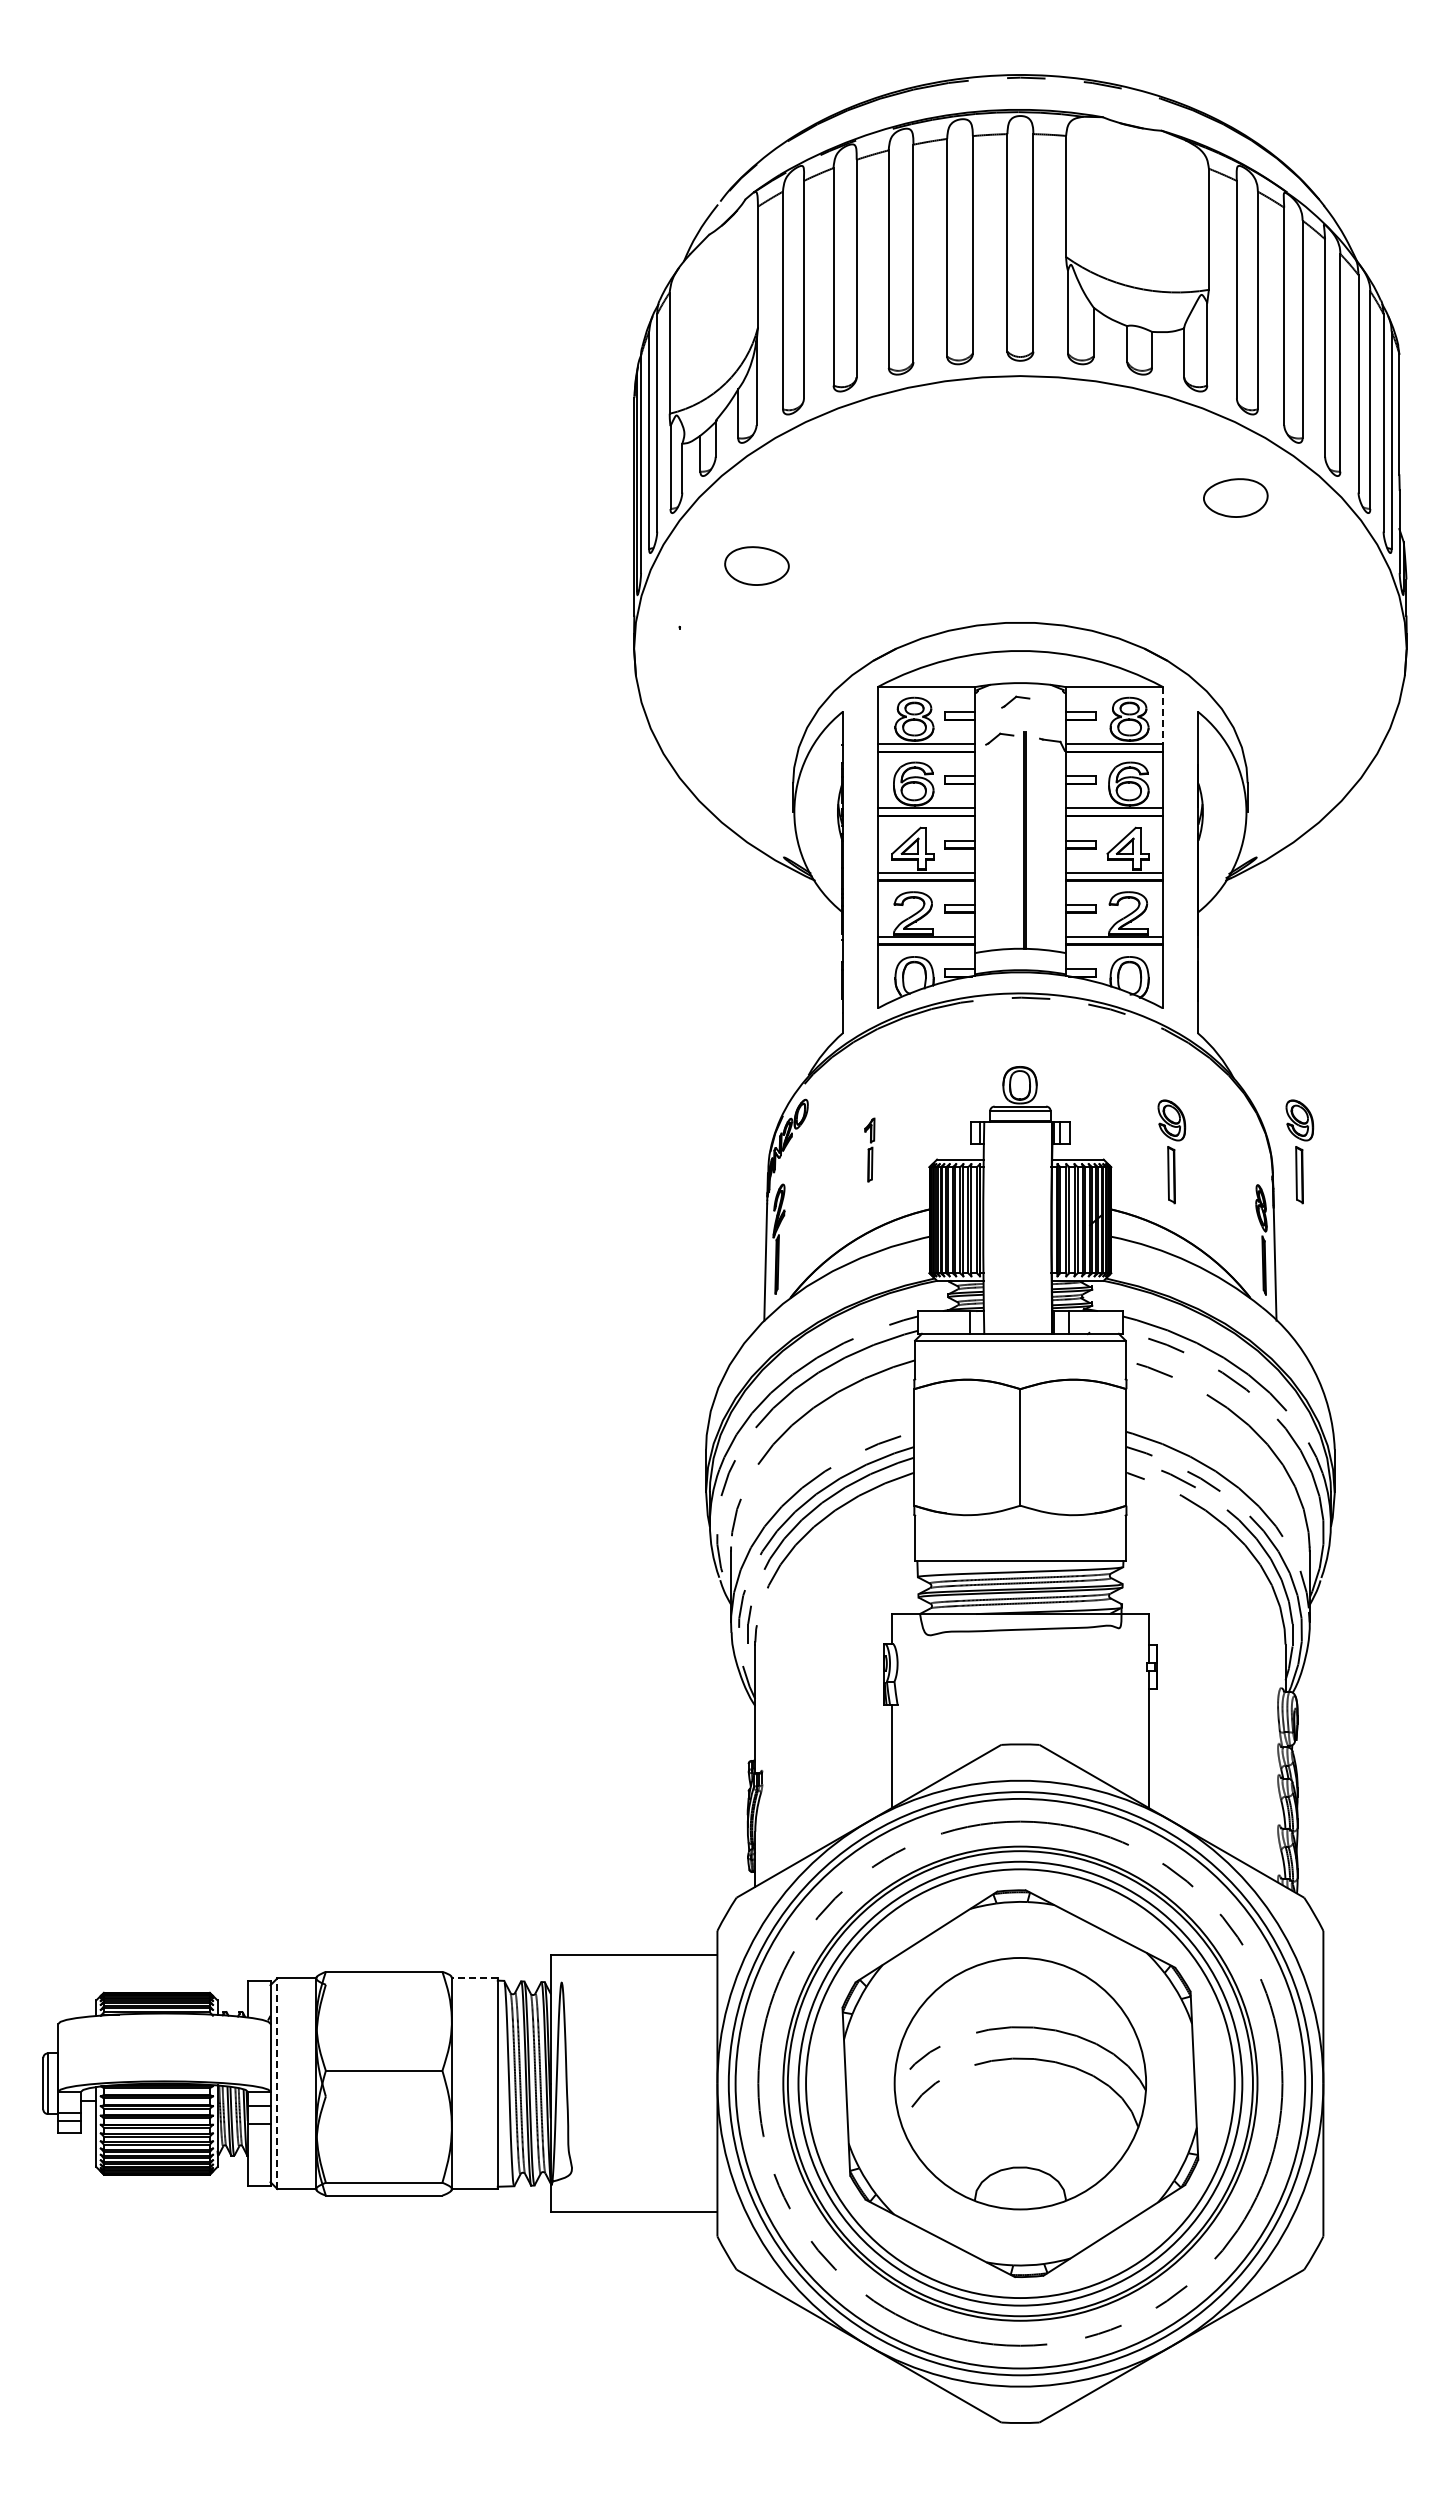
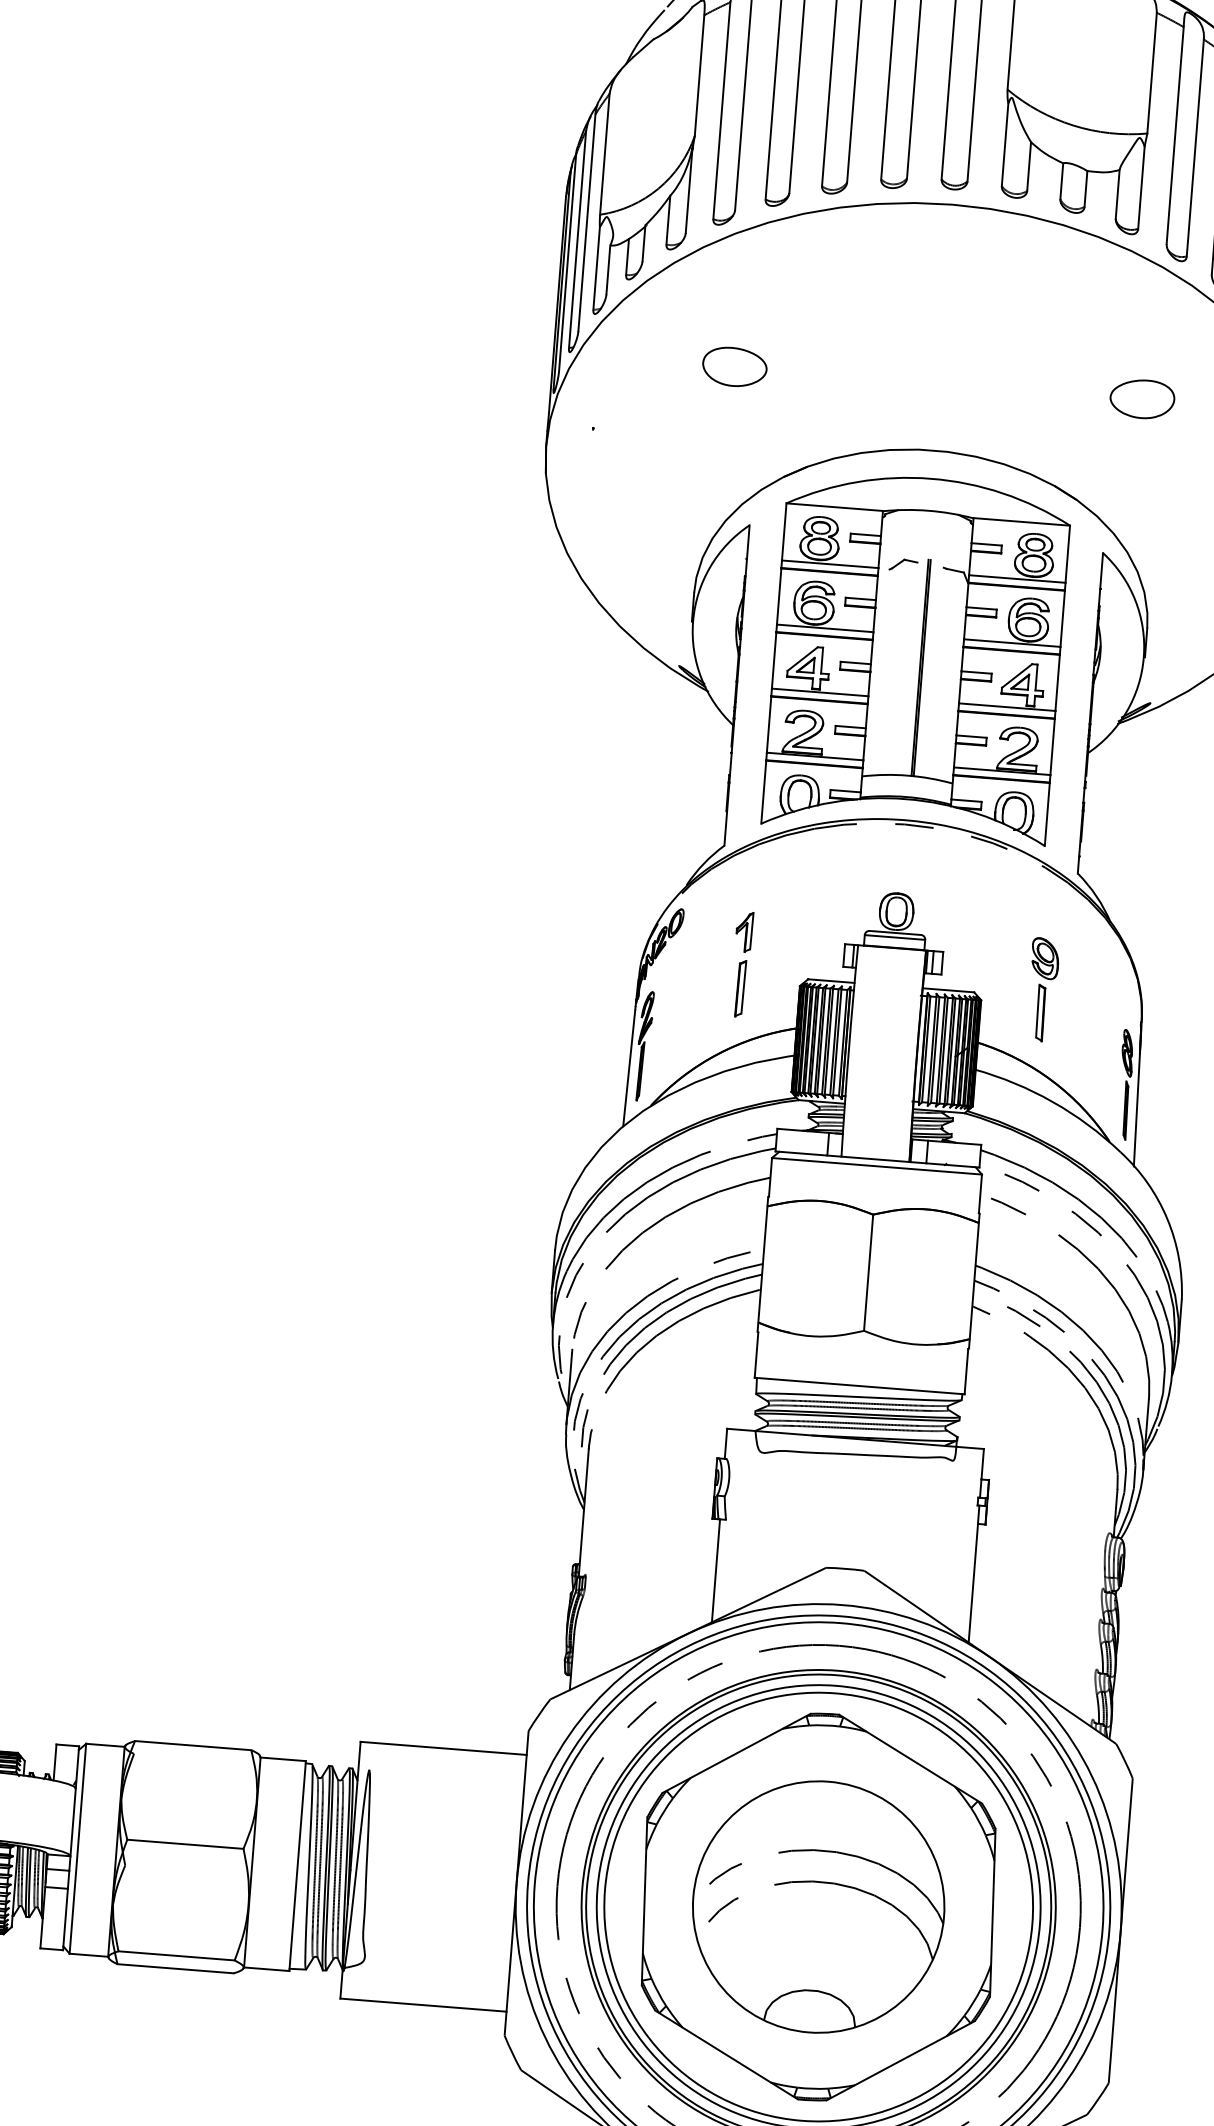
part: (1235, 497) -> (1142, 398), moved
part: (756, 565) -> (734, 366), moved
part: (1015, 701) -> (922, 528), removed
line: (1162, 715) -> (1067, 554), dashed -> solid
part: (869, 1149) -> (741, 963), size x1.67
part: (1299, 1151) -> (1170, 999), removed
line: (475, 1978) -> (283, 1759), dashed -> solid
line: (277, 2083) -> (78, 1848), dashed -> solid

